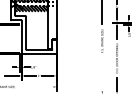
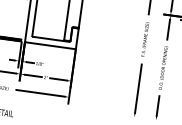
line: (102, 74) -> (138, 88), added
line: (36, 86) -> (39, 92), added

